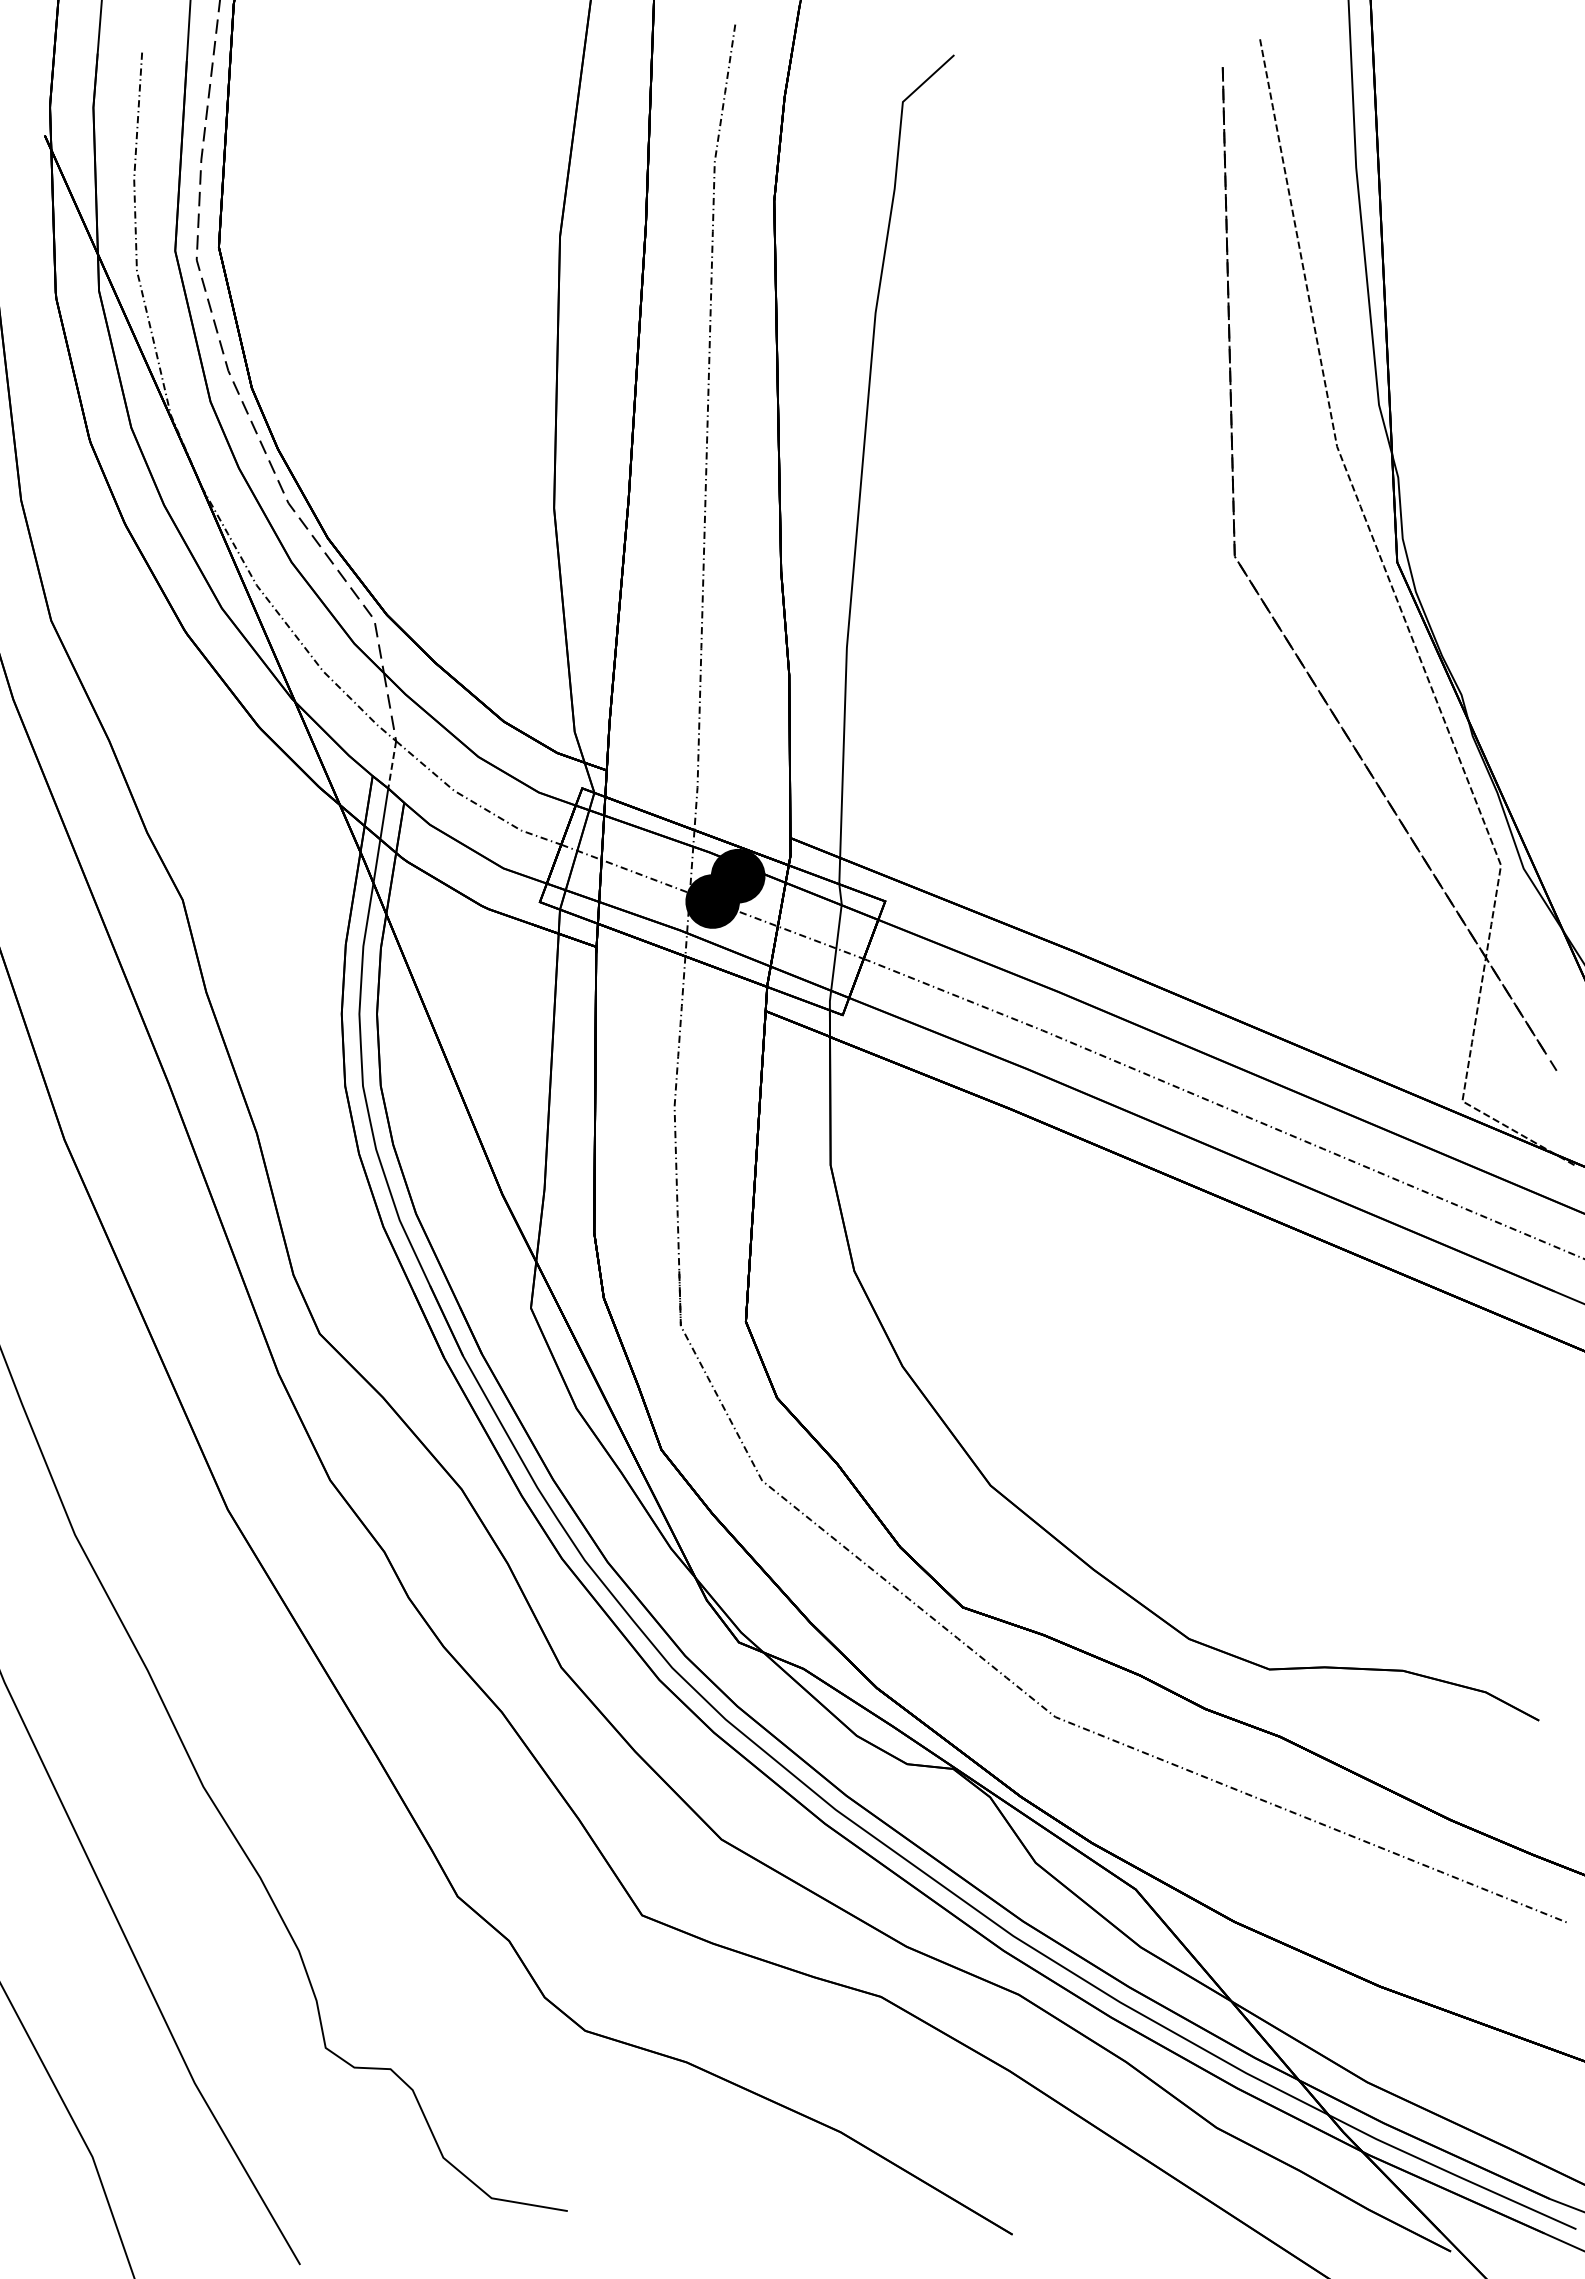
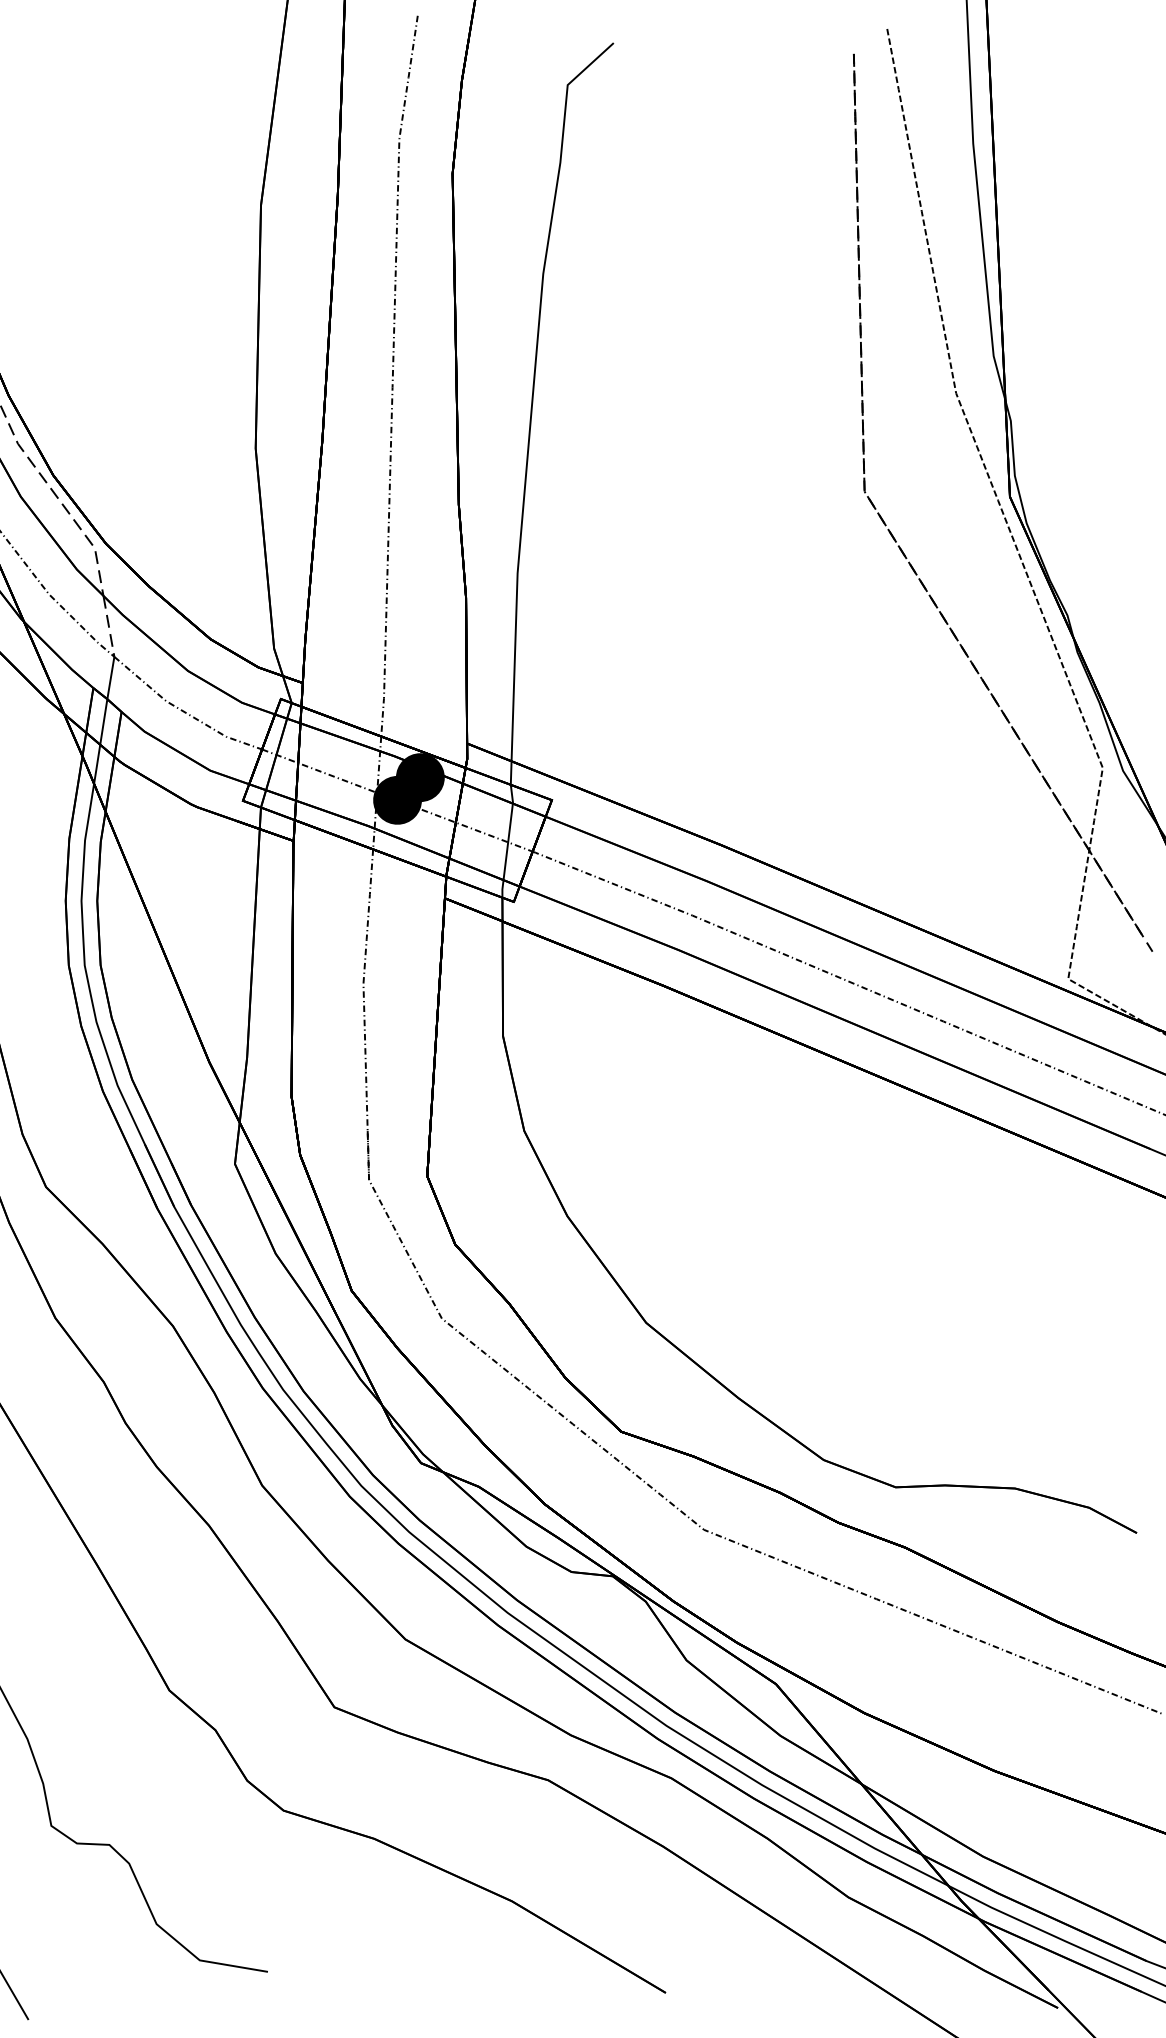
line: (392, 764) -> (111, 677), dashed -> solid

